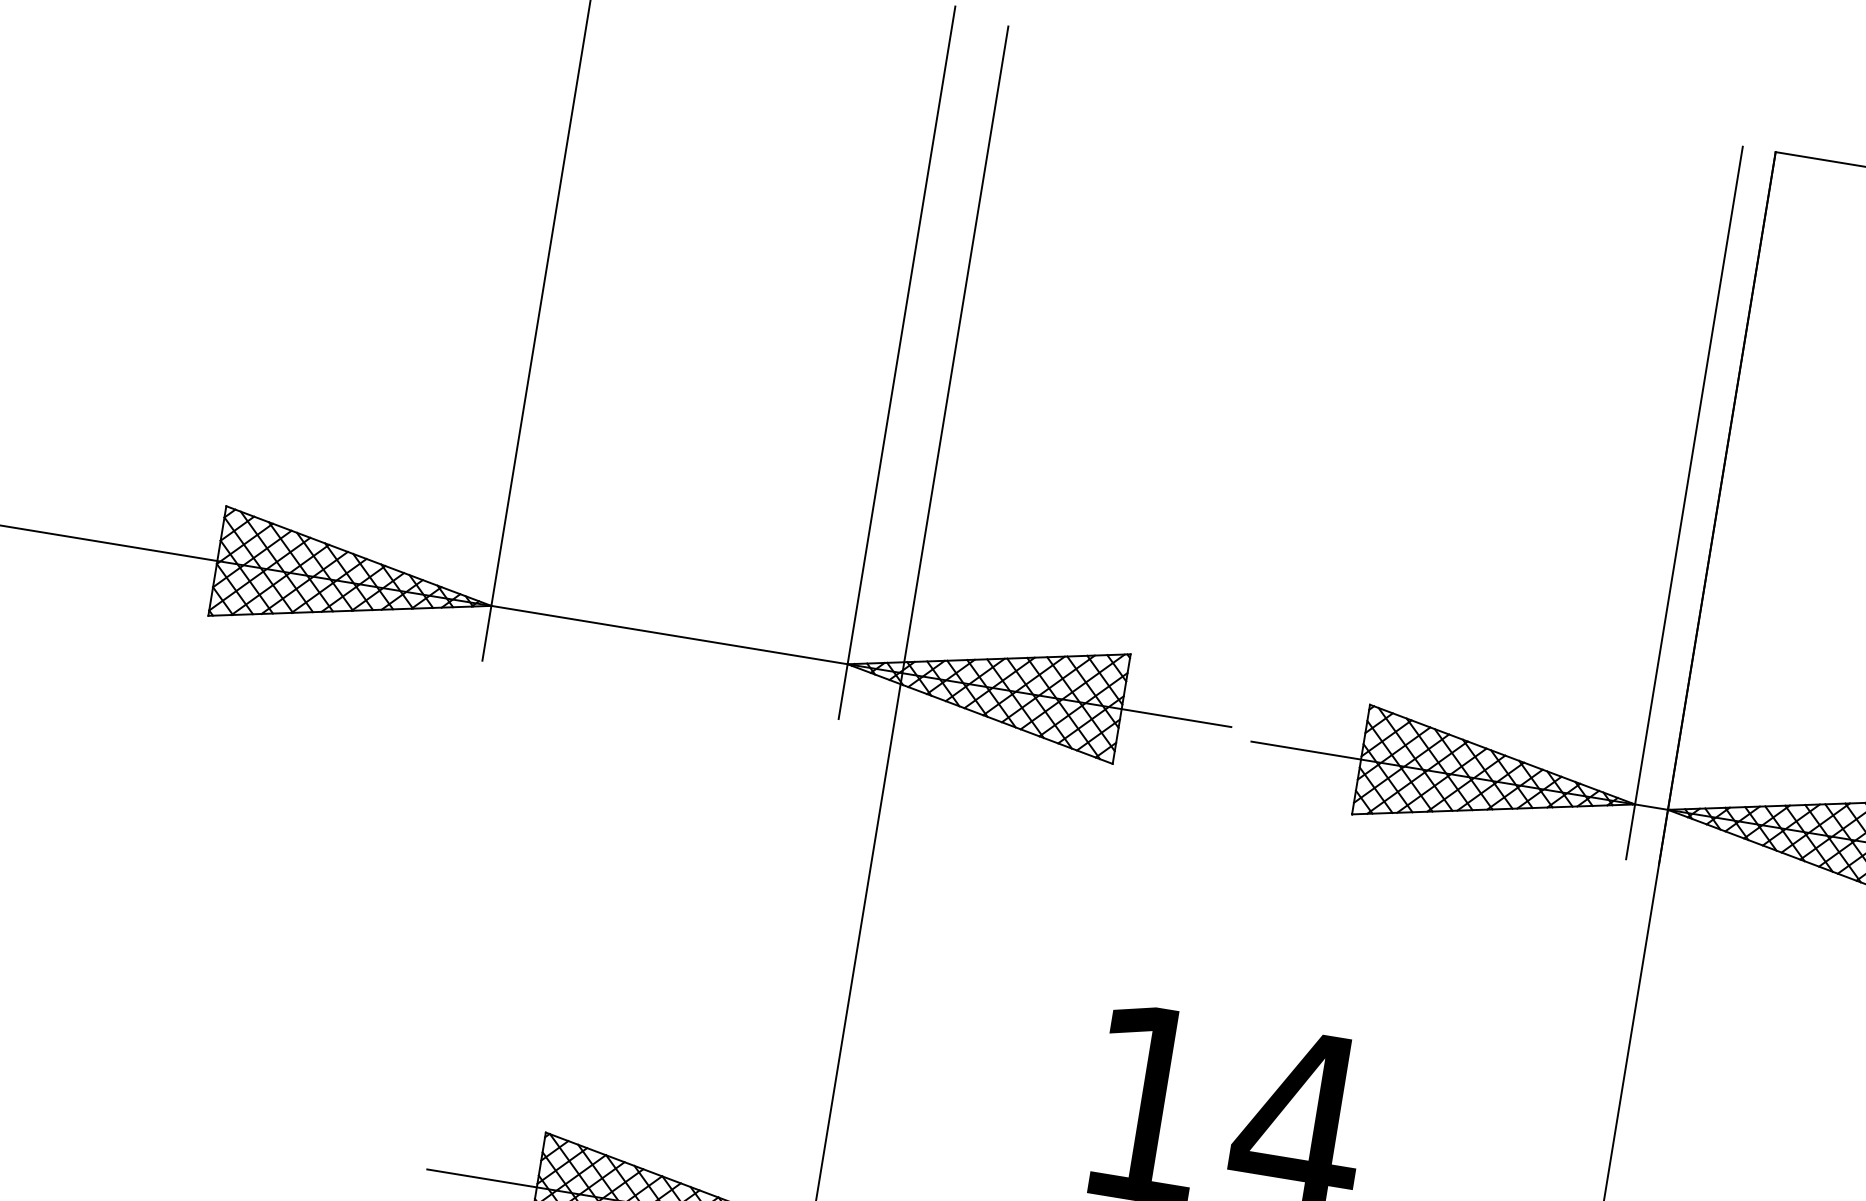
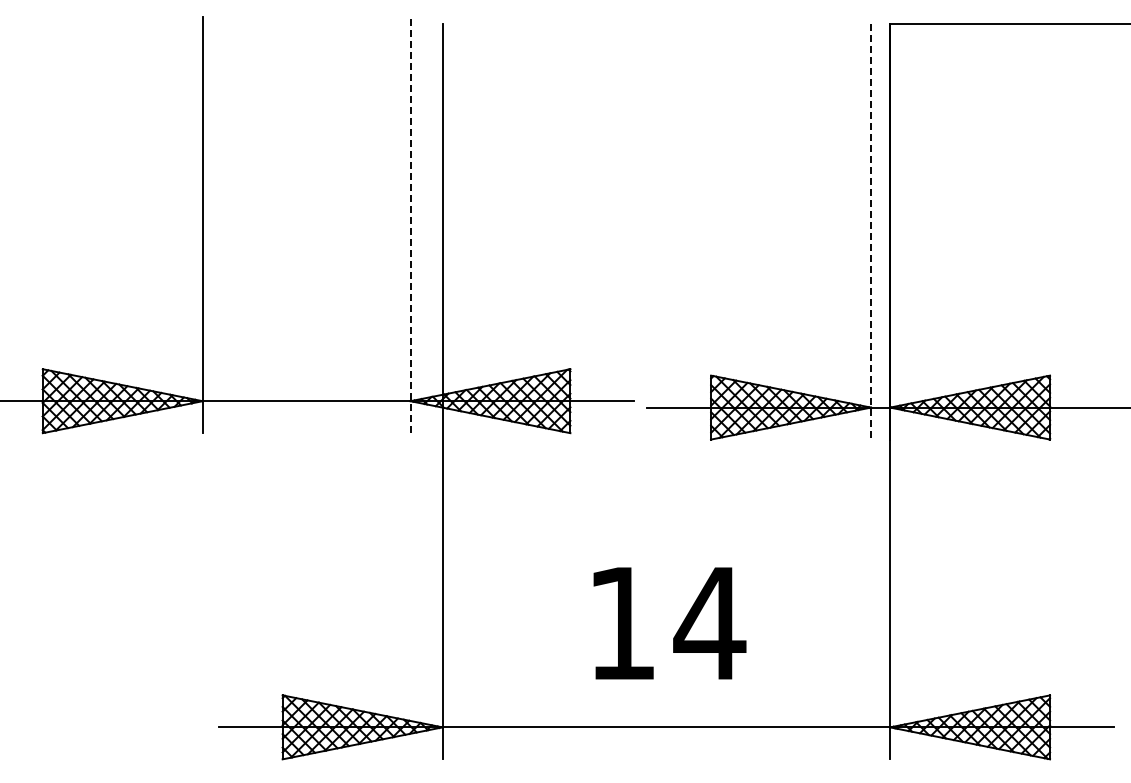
line: (896, 363) -> (410, 225), solid -> dashed
line: (1685, 502) -> (871, 231), solid -> dashed

